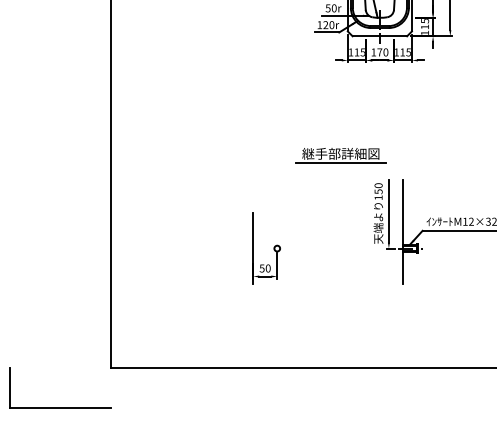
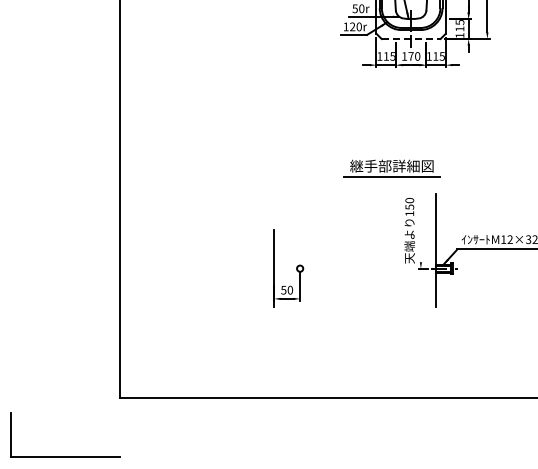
line: (380, 35) -> (411, 38), solid -> dashed
part: (340, 155) -> (391, 168), moved
line: (388, 211) -> (420, 228), removed
part: (60, 408) -> (65, 456), moved

